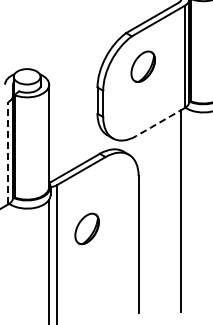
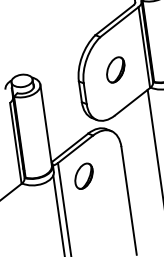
part: (142, 66) -> (115, 69), moved
line: (160, 122) -> (132, 102), dashed -> solid
line: (8, 152) -> (15, 142), dashed -> solid
part: (86, 228) -> (83, 175), moved

